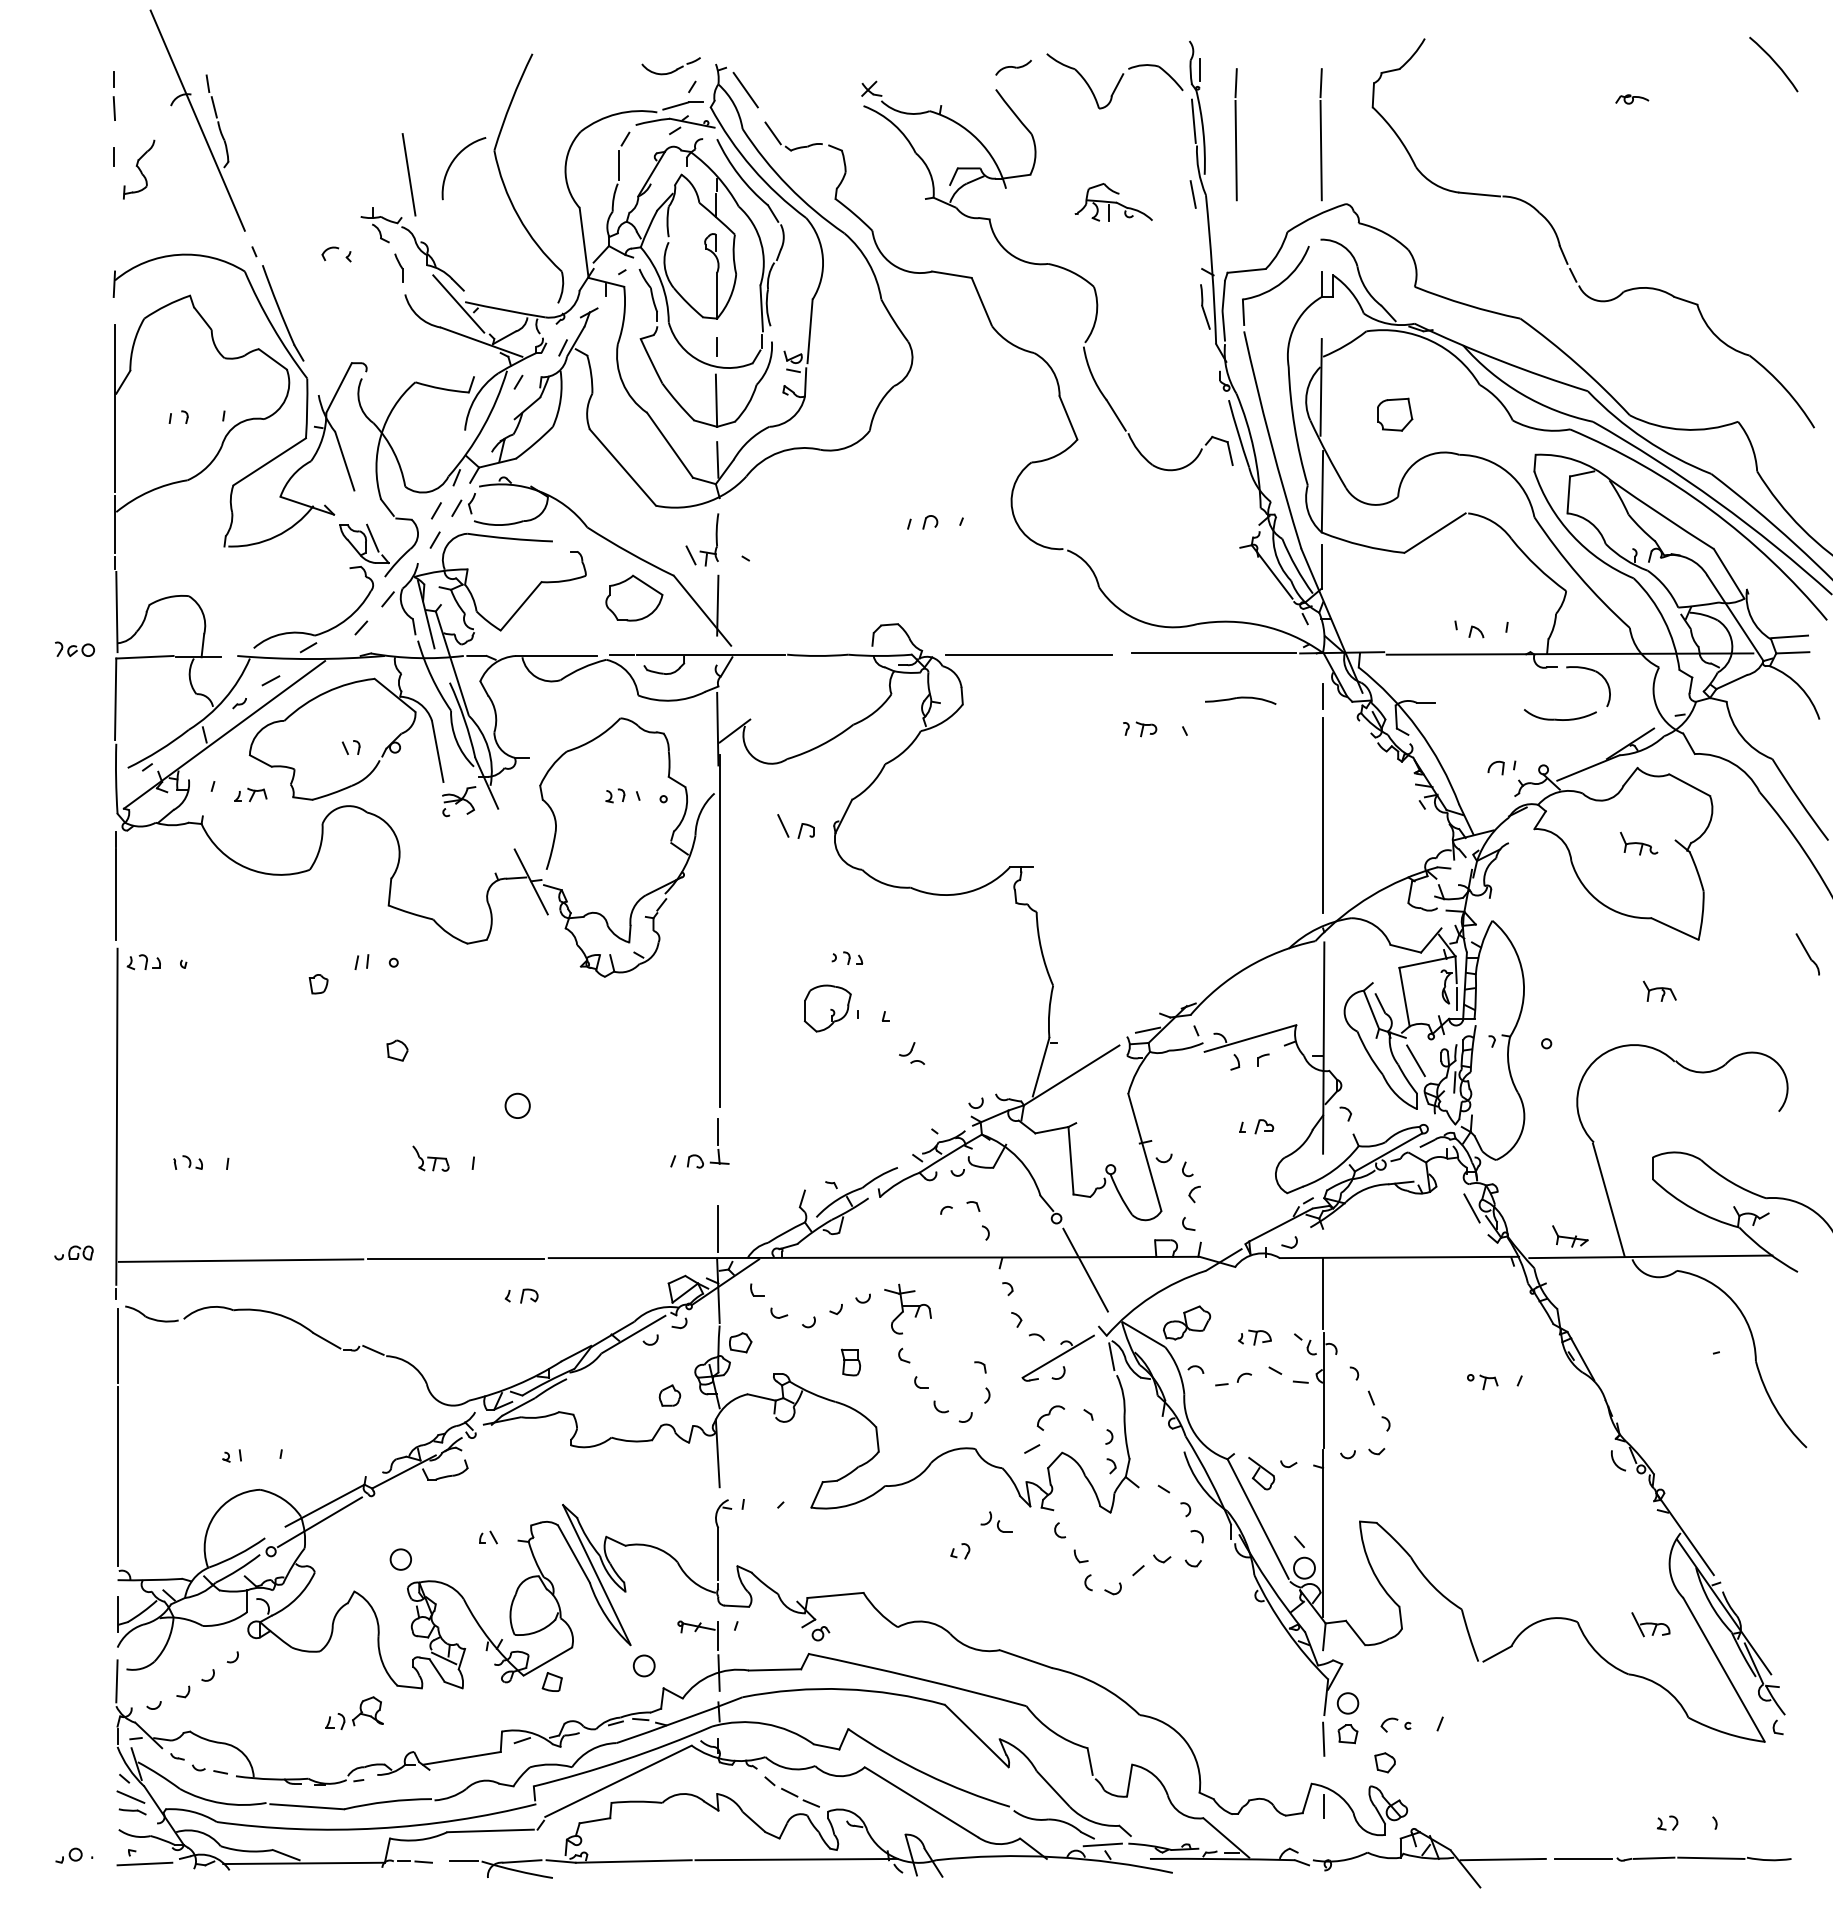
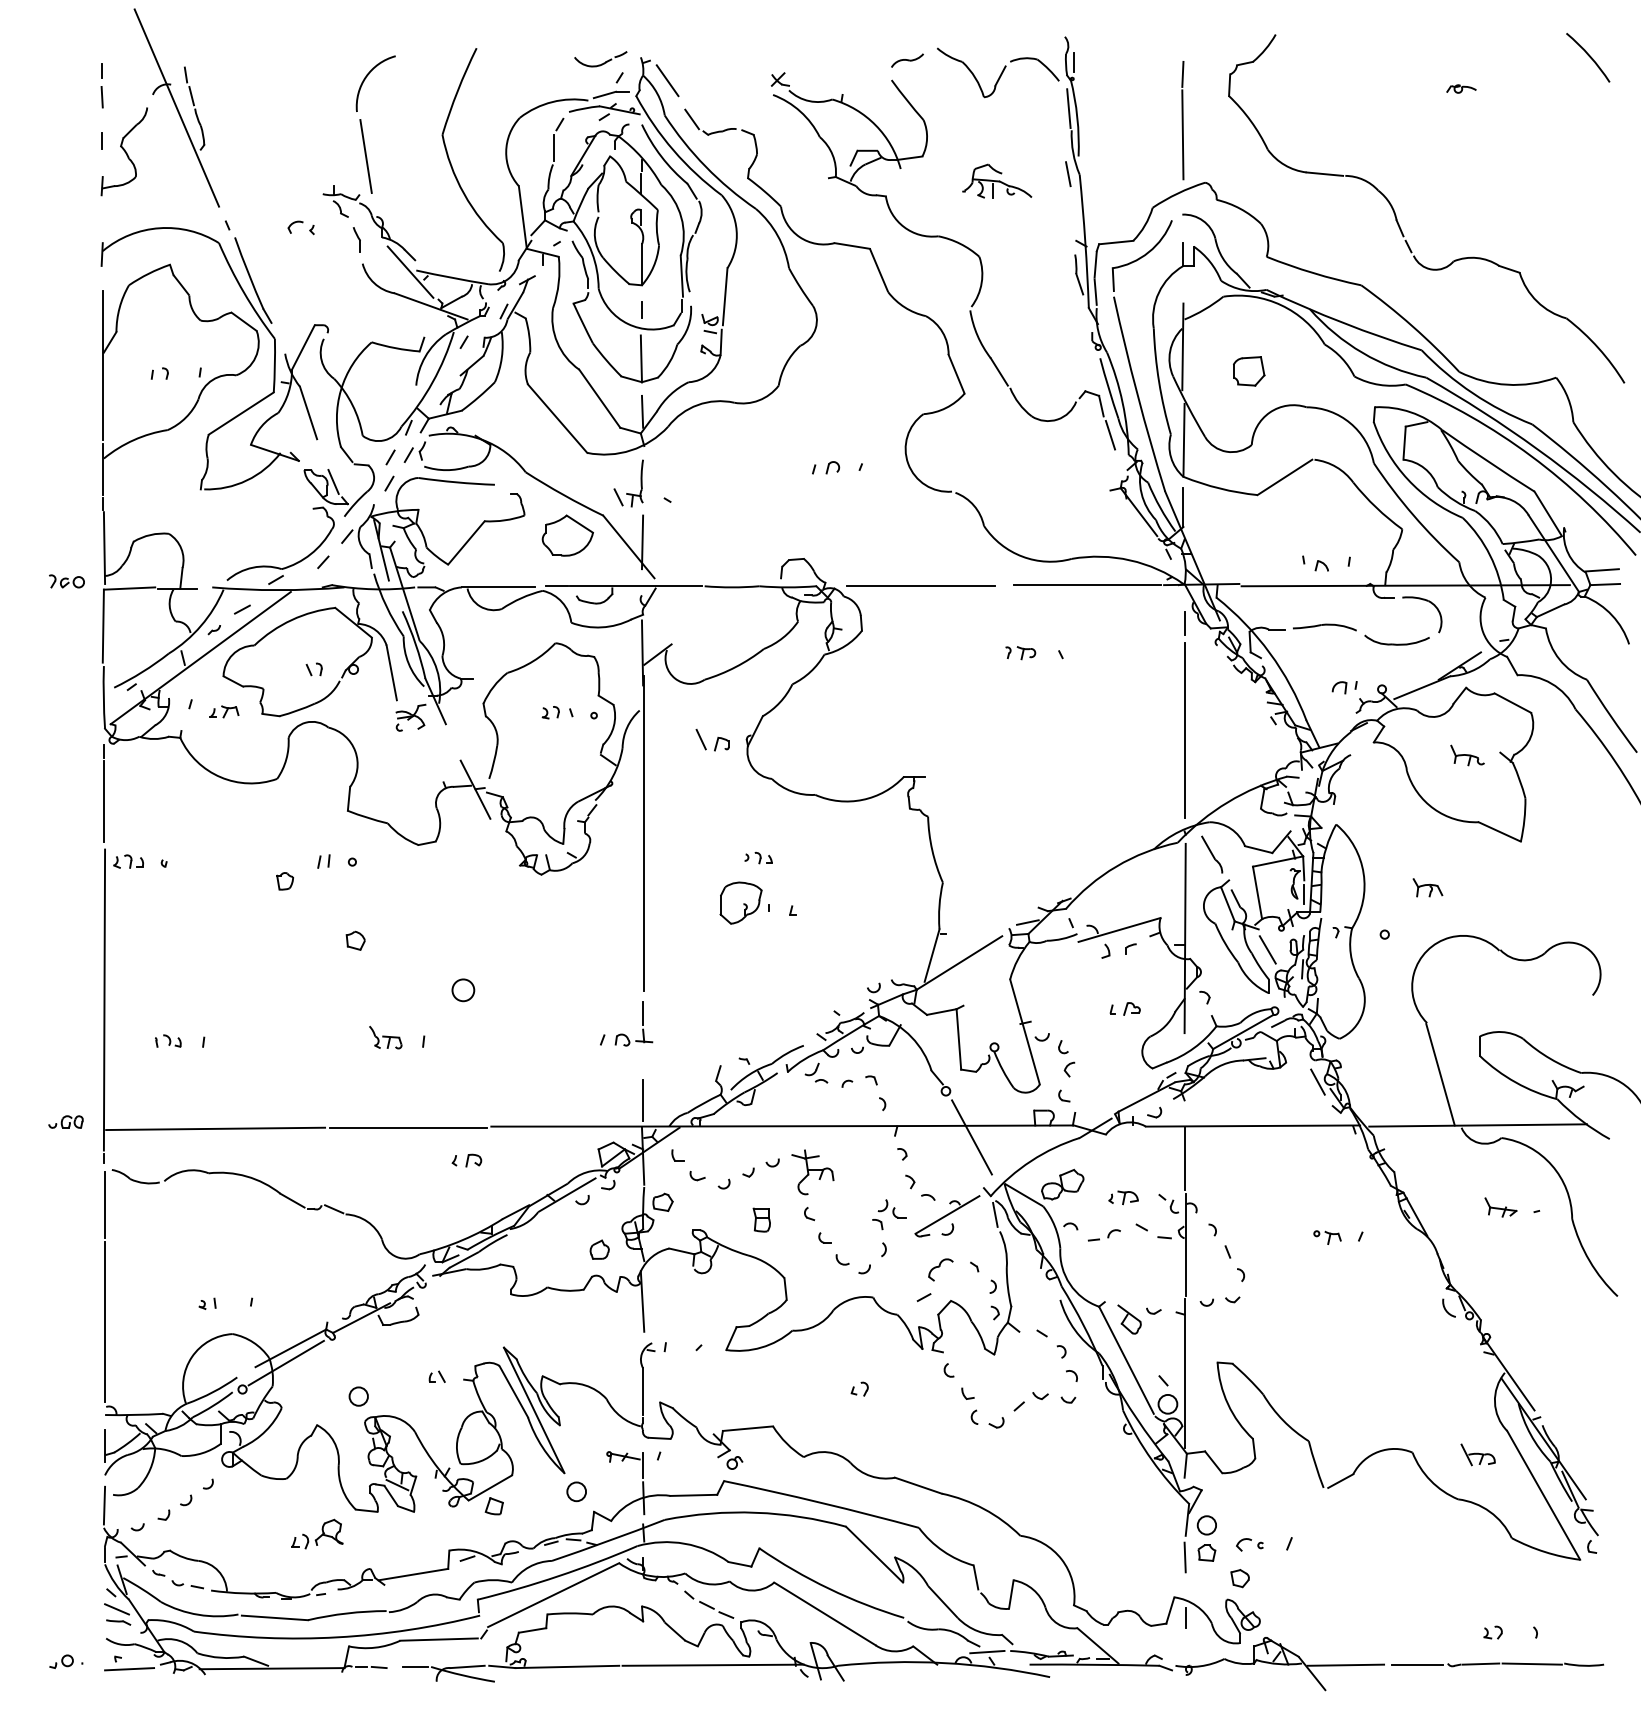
line: (1235, 134) -> (1106, 120), removed
arc: (453, 162) -> (366, 78), moved
part: (138, 169) -> (123, 151), size x1.67
line: (1240, 485) -> (1110, 434), added
part: (1240, 700) -> (1324, 627), moved
part: (1807, 954) -> (1211, 854), moved
part: (1659, 990) -> (1427, 886), moved
part: (911, 1053) -> (816, 1073), moved
part: (1570, 1236) -> (1501, 1207), moved
part: (996, 1521) -> (892, 1208), moved

